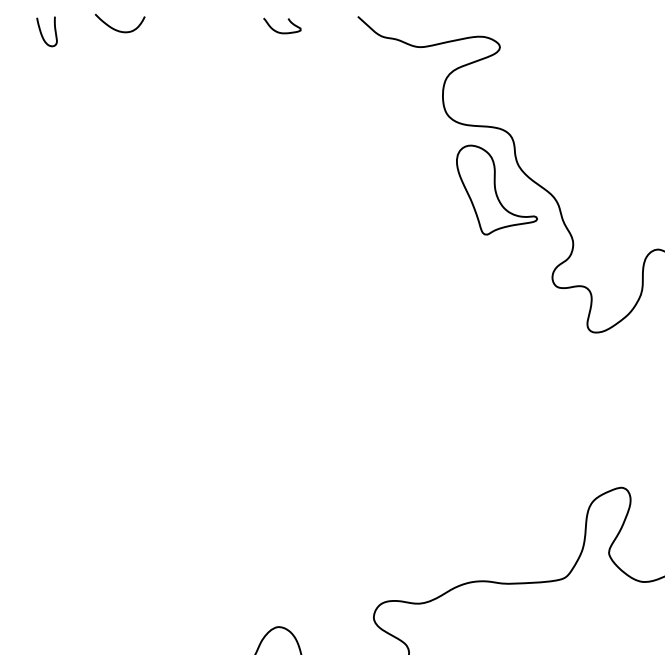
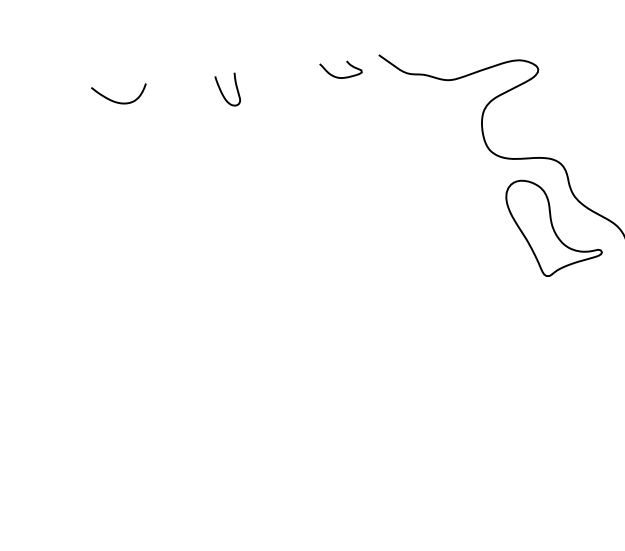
curve: (279, 31) -> (338, 76), moved
curve: (42, 33) -> (223, 92), moved

